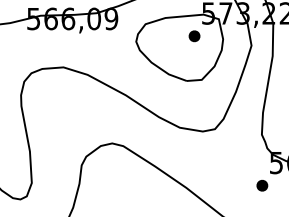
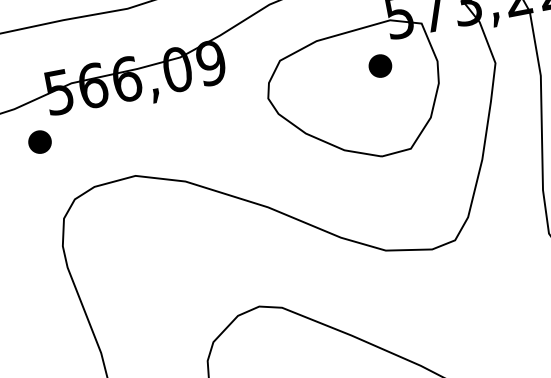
part: (19, 41) -> (39, 141), added

